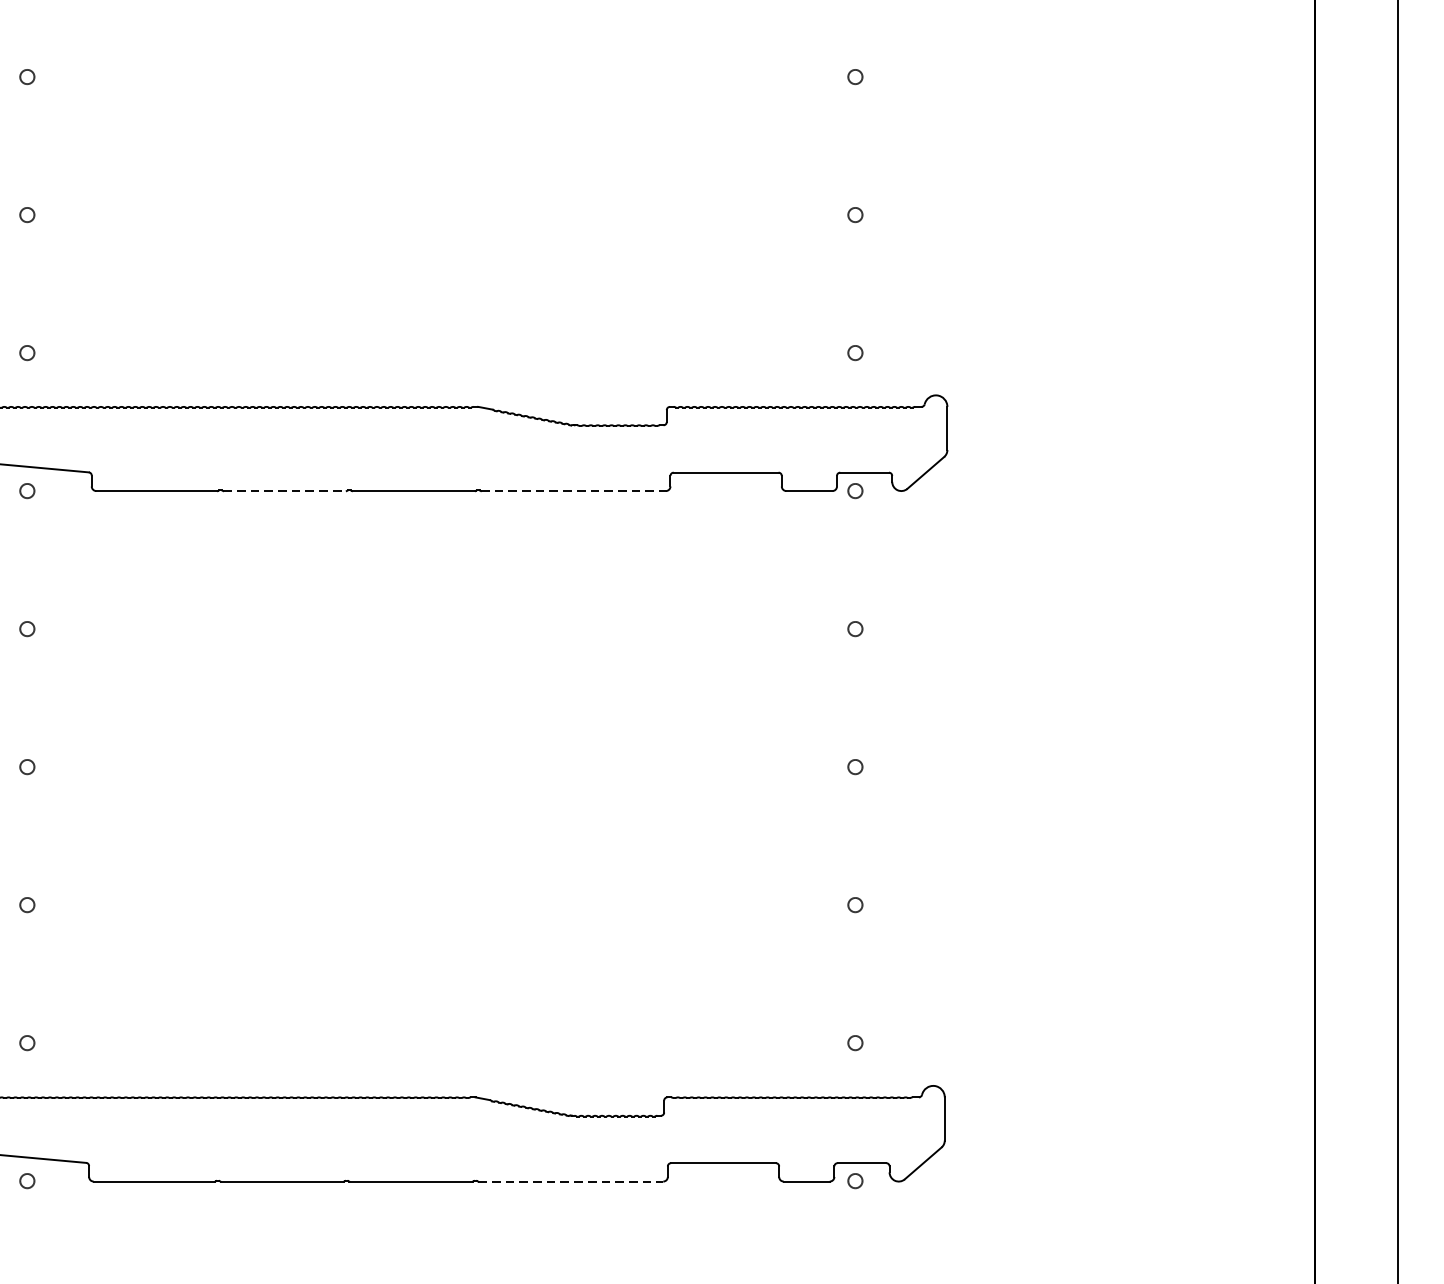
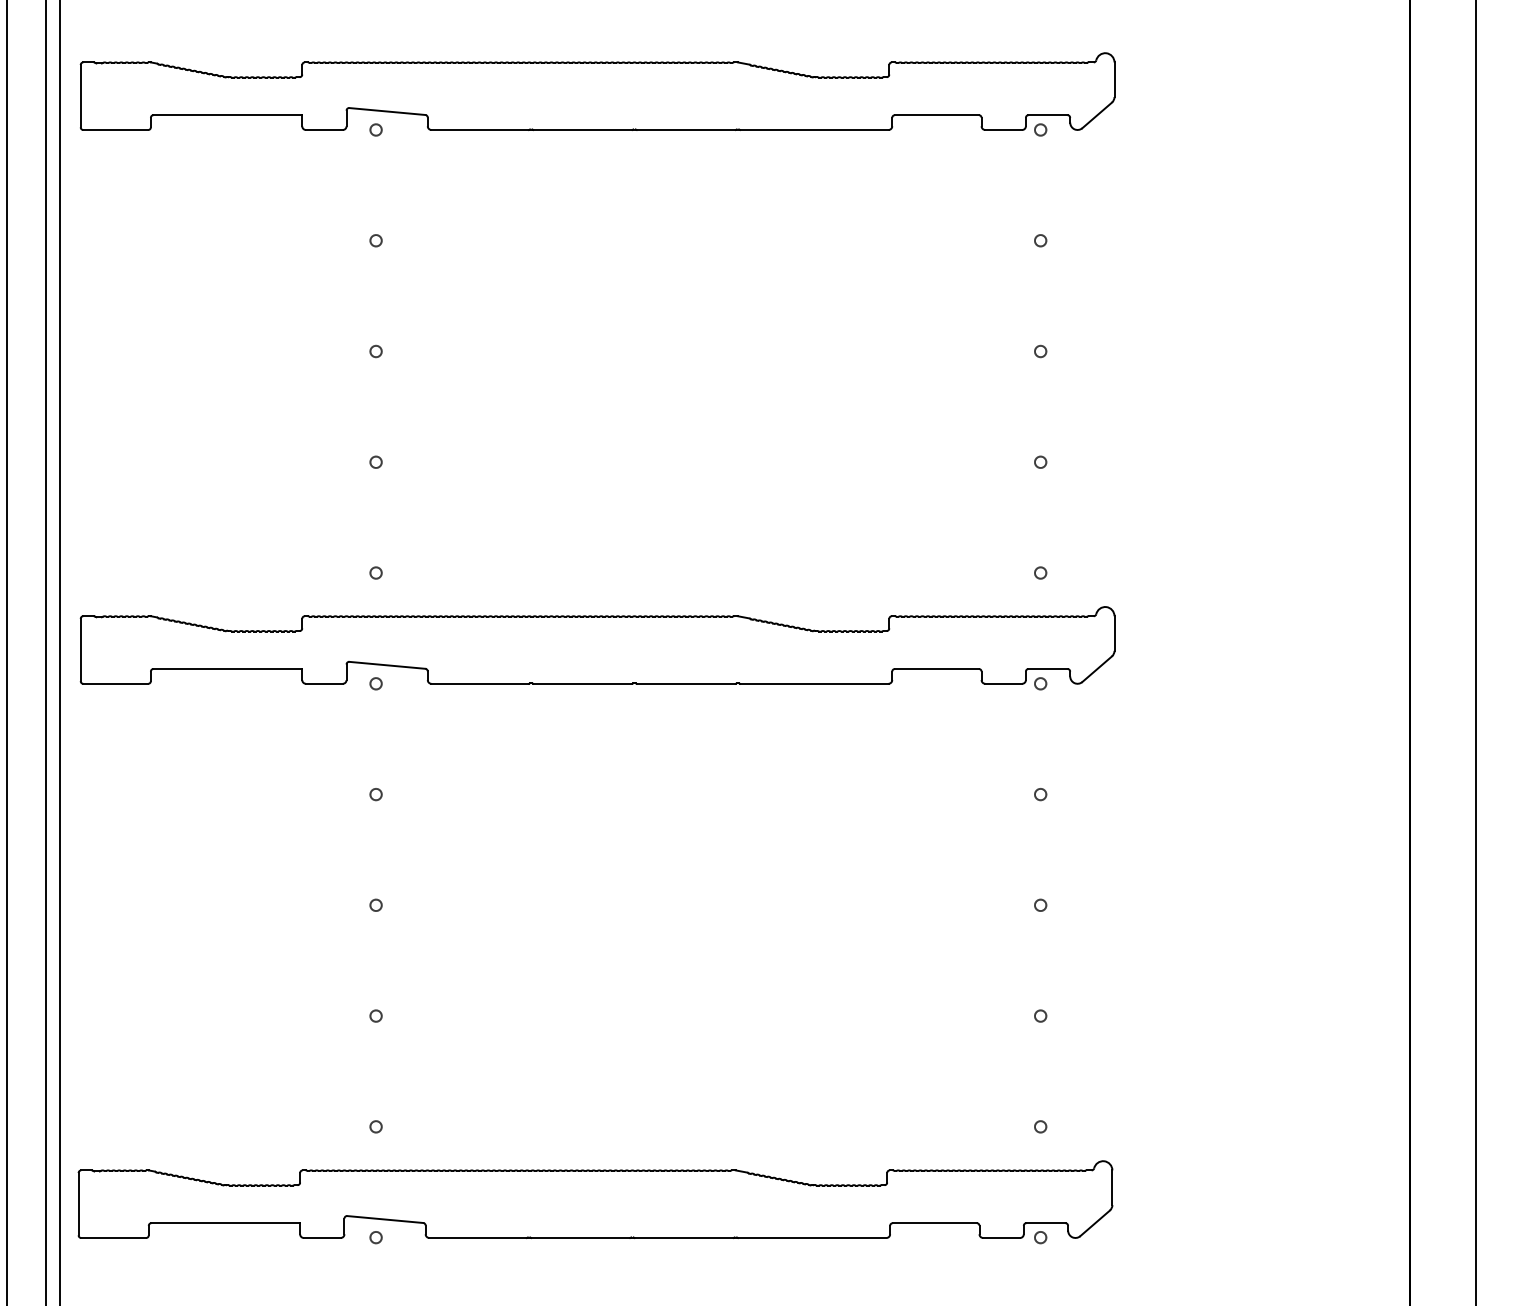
line: (284, 490) -> (582, 683), dashed -> solid
line: (573, 490) -> (814, 683), dashed -> solid
line: (571, 1180) -> (812, 1237), dashed -> solid

